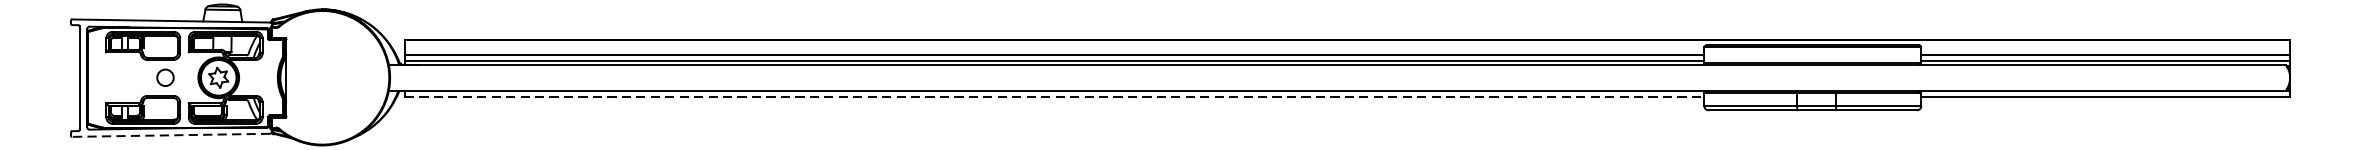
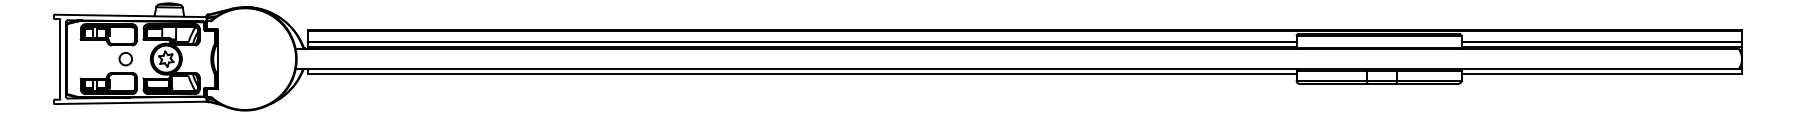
line: (1054, 96) -> (802, 73), dashed -> solid
line: (170, 134) -> (129, 102), dashed -> solid

